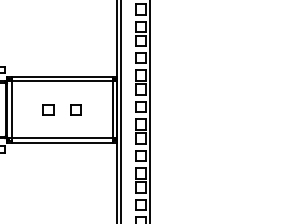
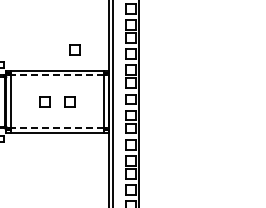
part: (80, 53) -> (74, 49), added
line: (62, 81) -> (57, 75), solid -> dashed
line: (62, 138) -> (57, 128), solid -> dashed

